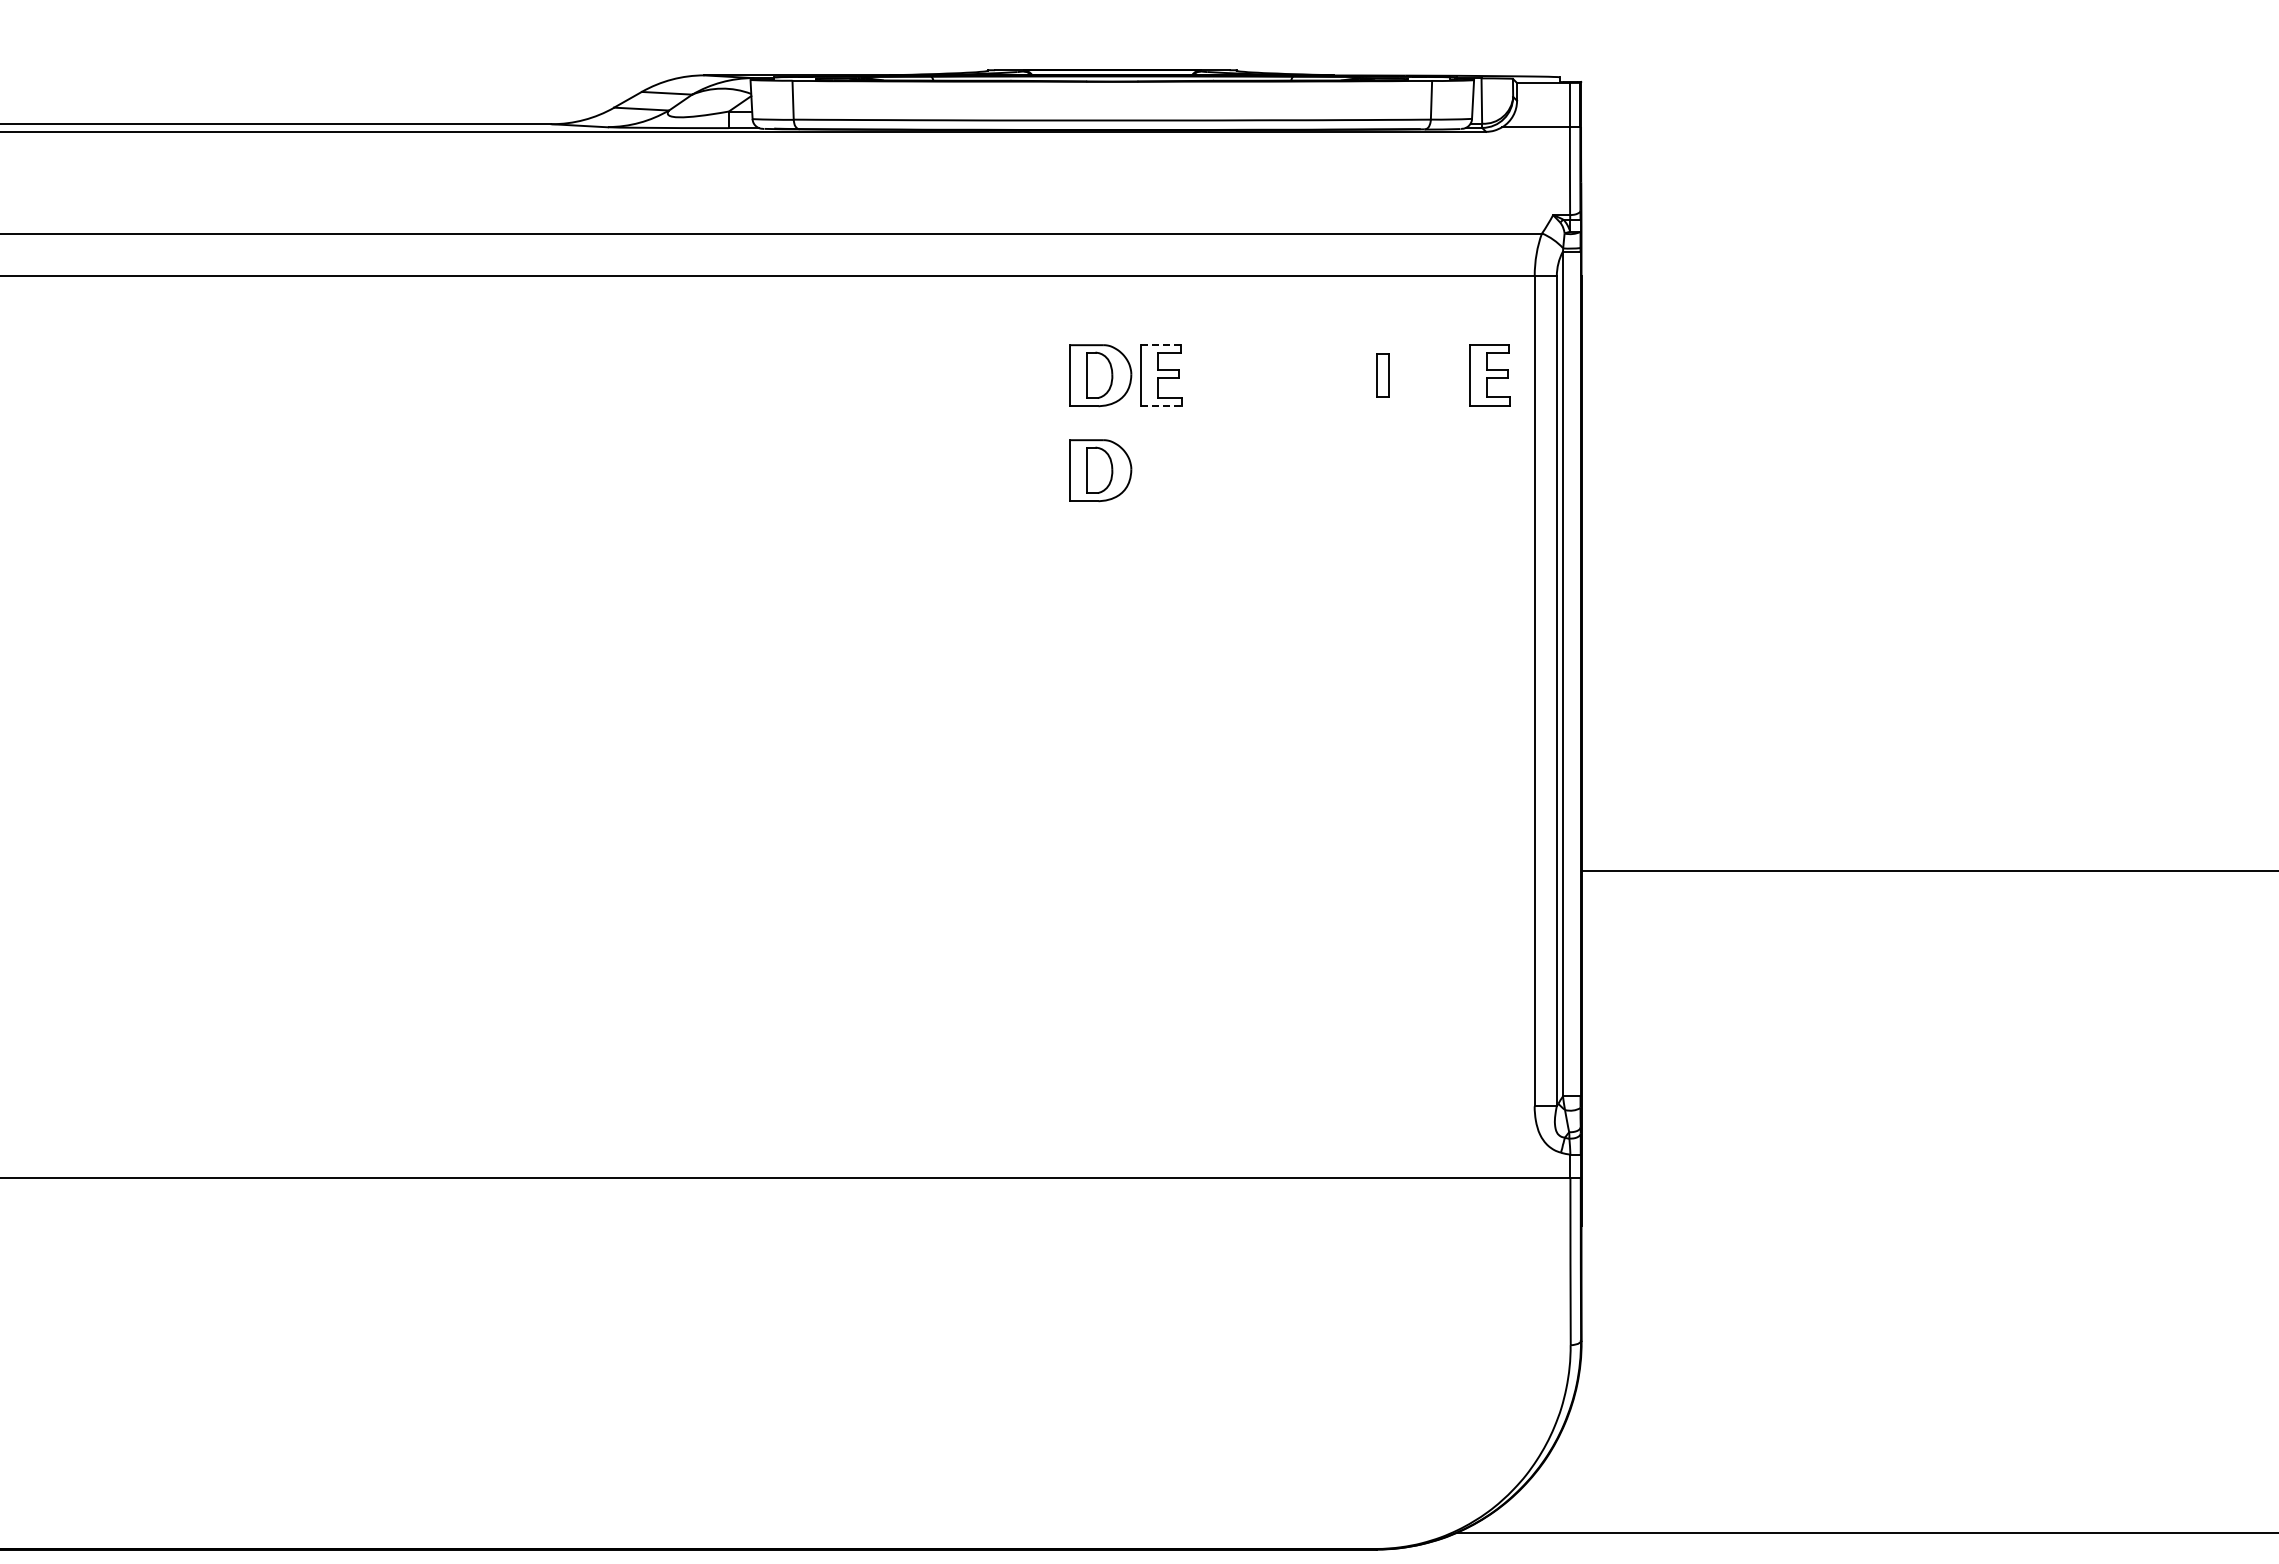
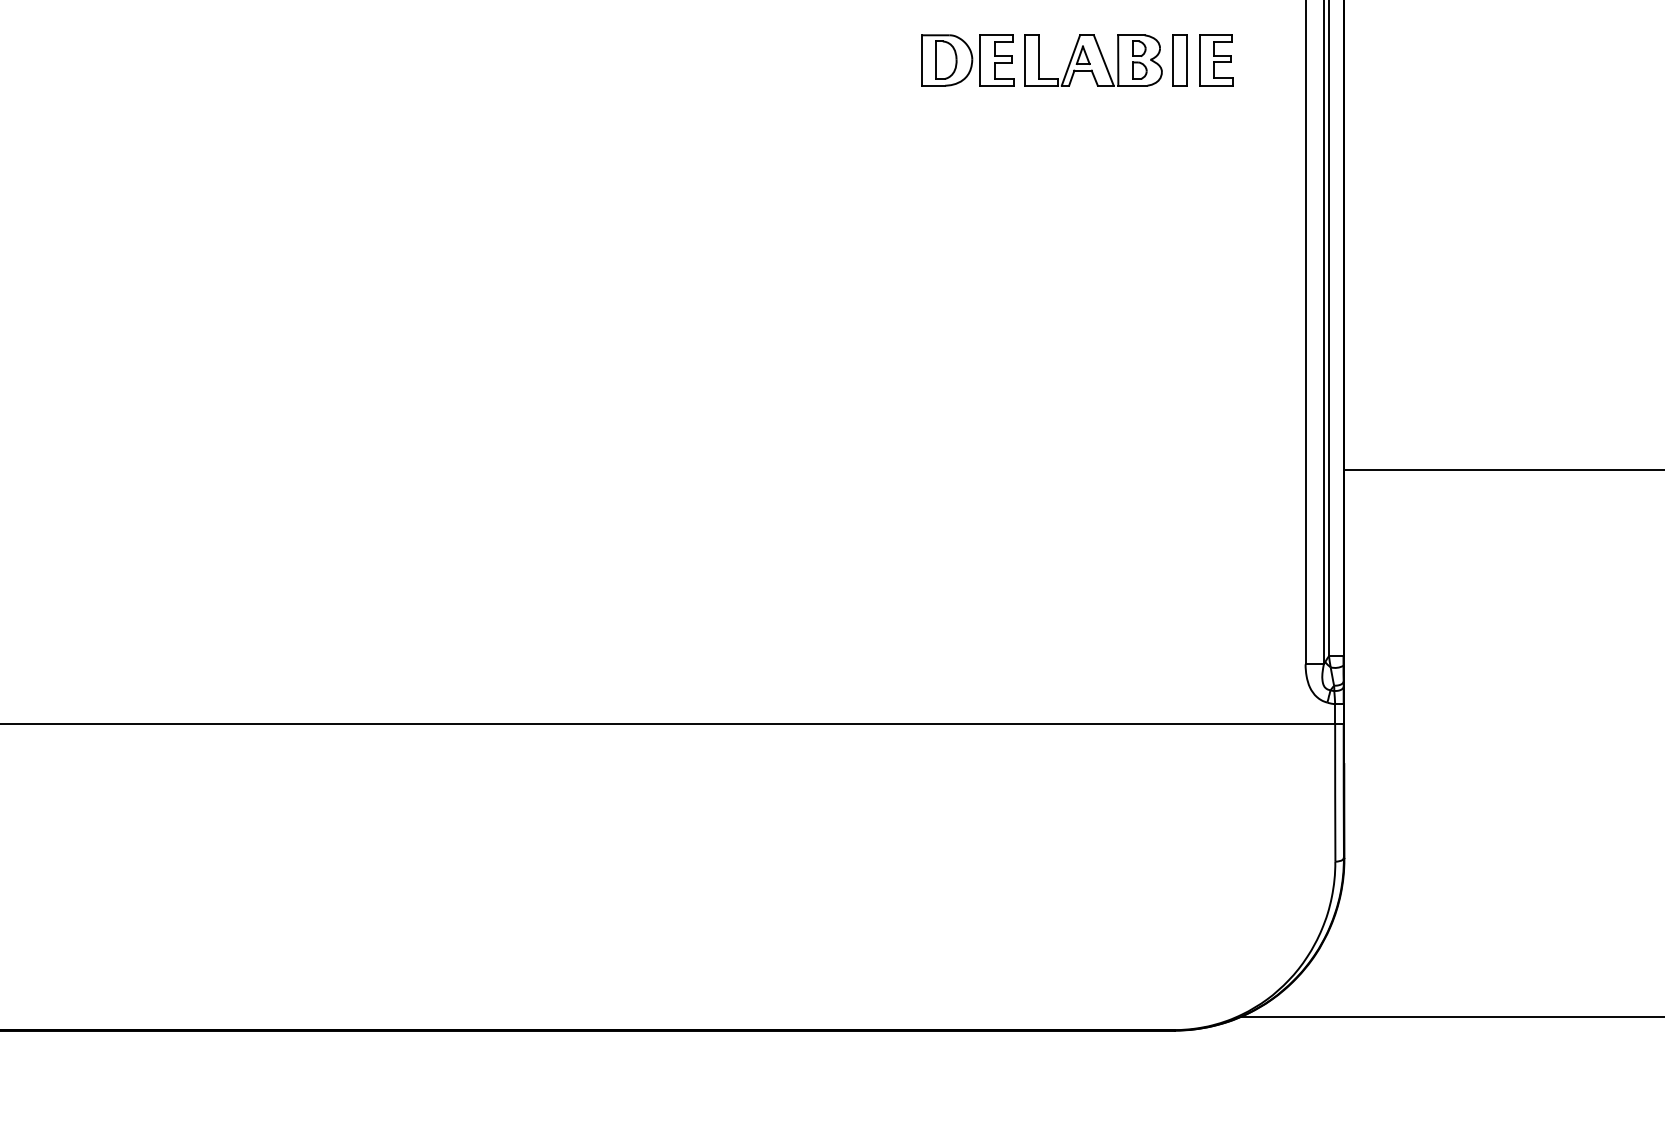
line: (1160, 345) -> (996, 35), dashed -> solid
part: (1277, 375) -> (1093, 60), added
part: (1382, 375) -> (1179, 60), size x1.43
part: (1489, 375) -> (1216, 60), moved
line: (1162, 406) -> (998, 85), dashed -> solid
part: (1100, 470) -> (946, 138), removed

